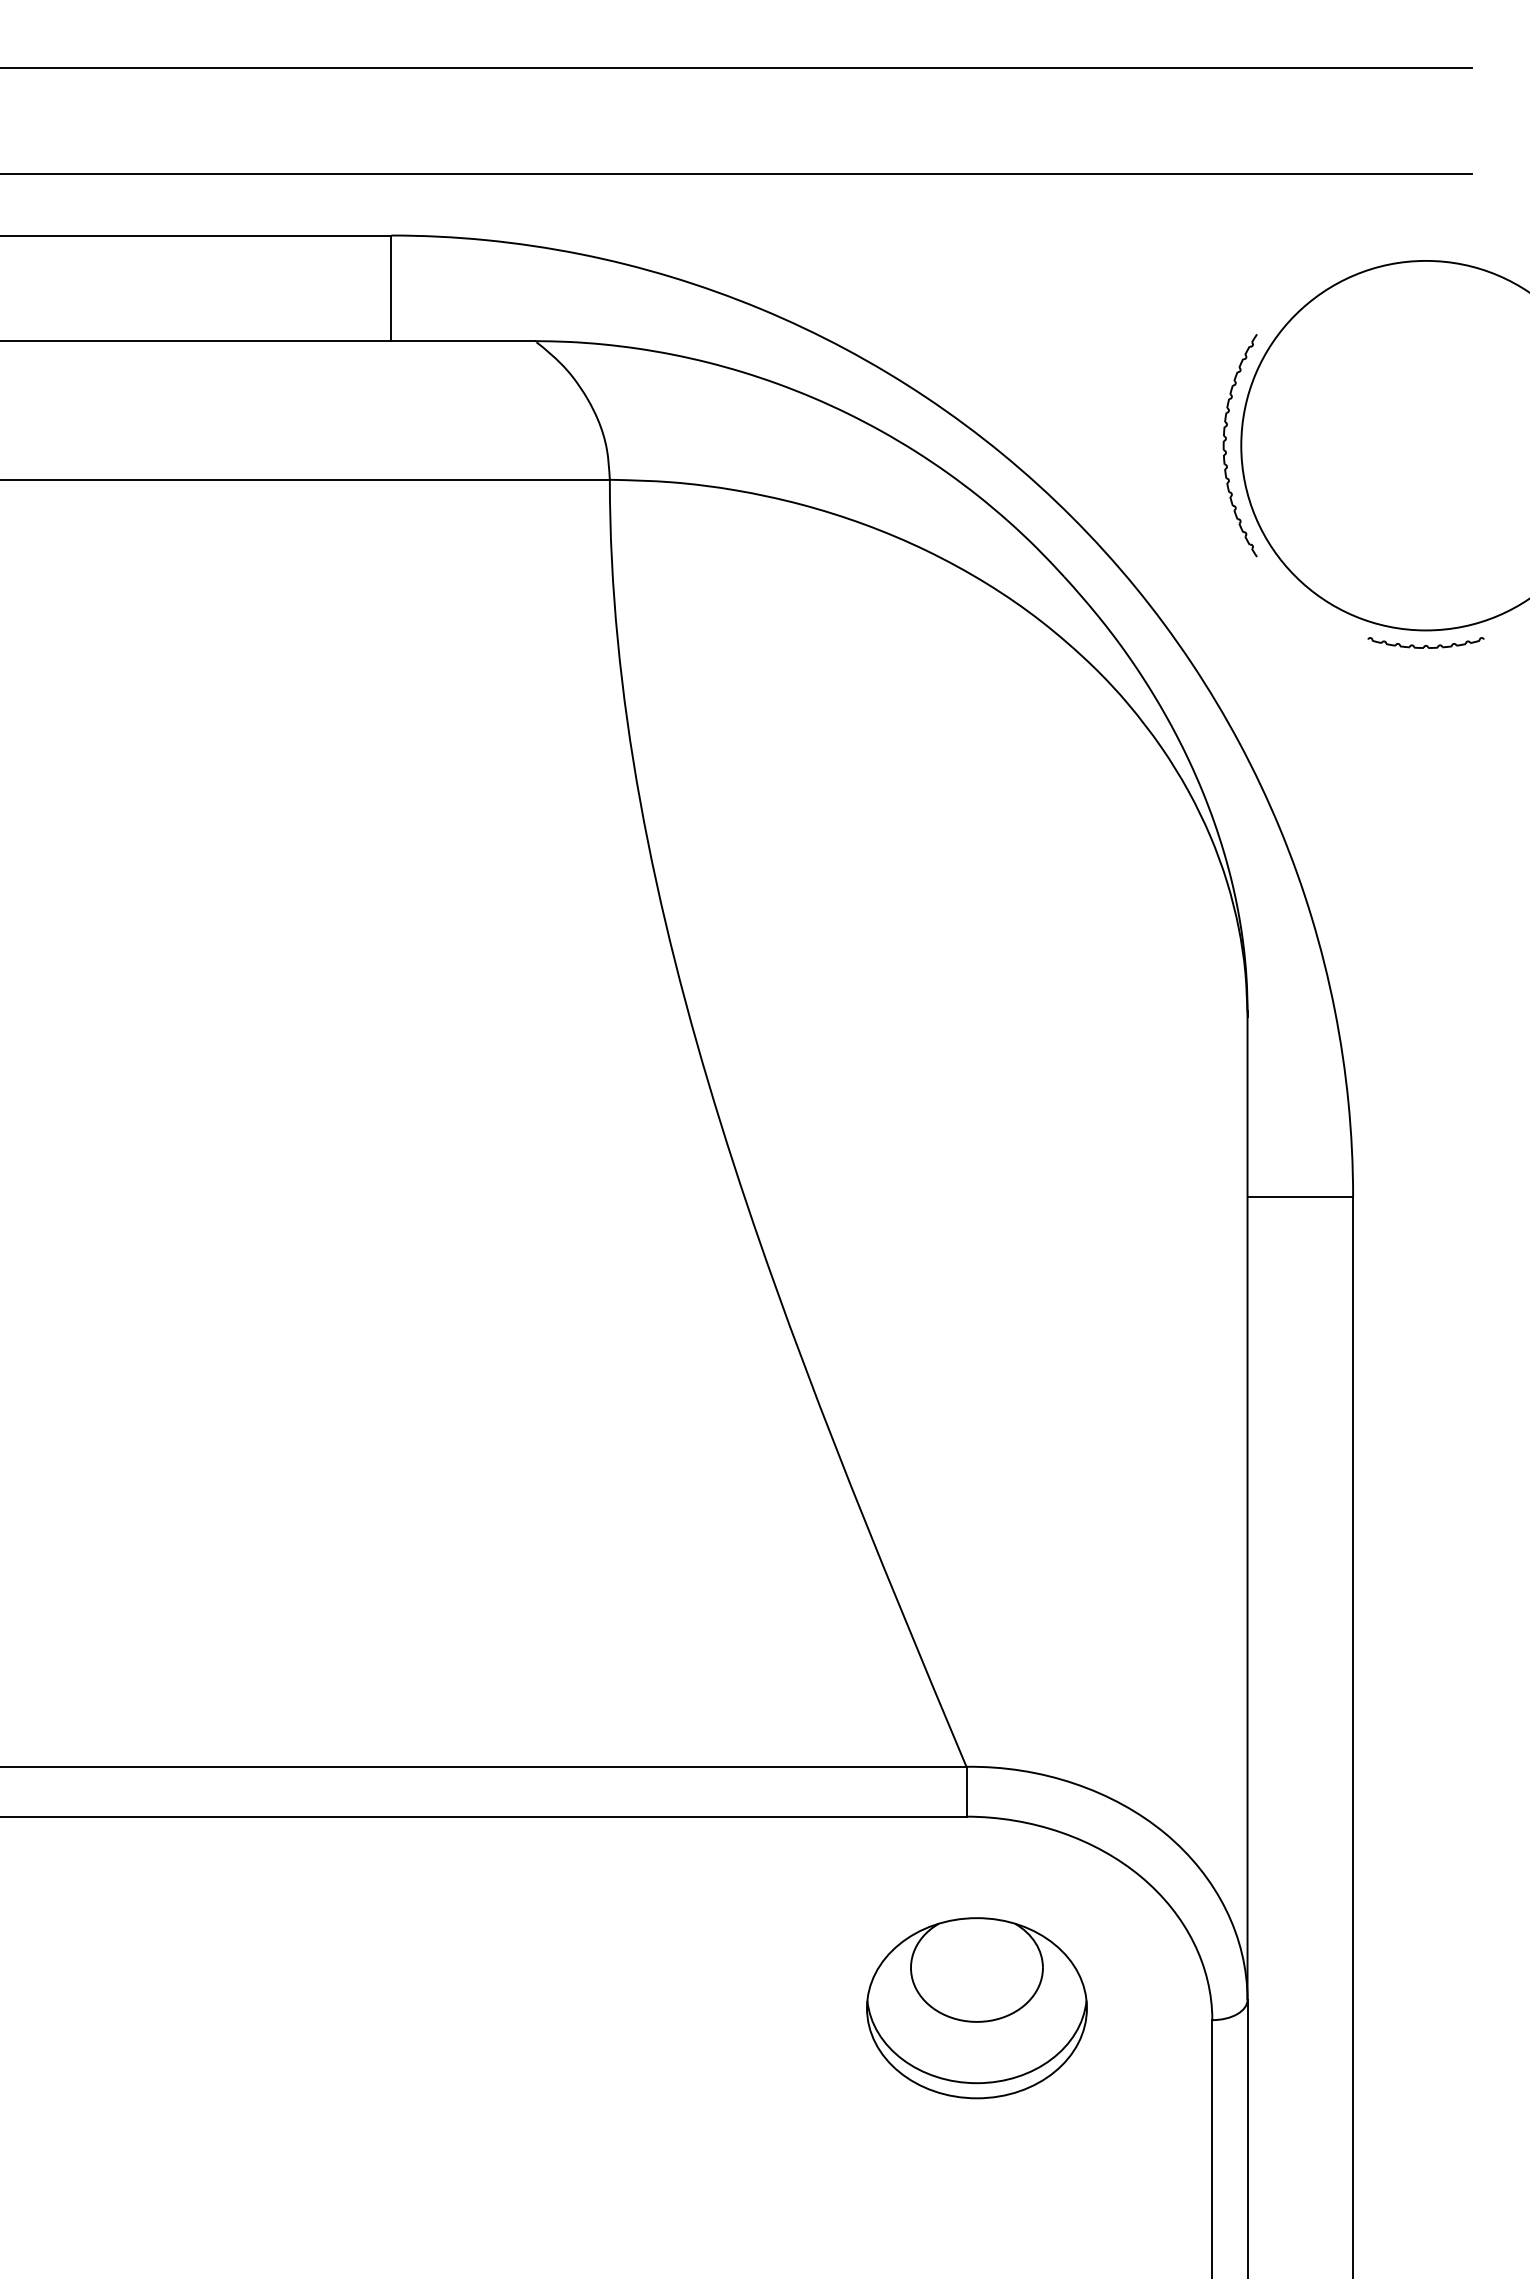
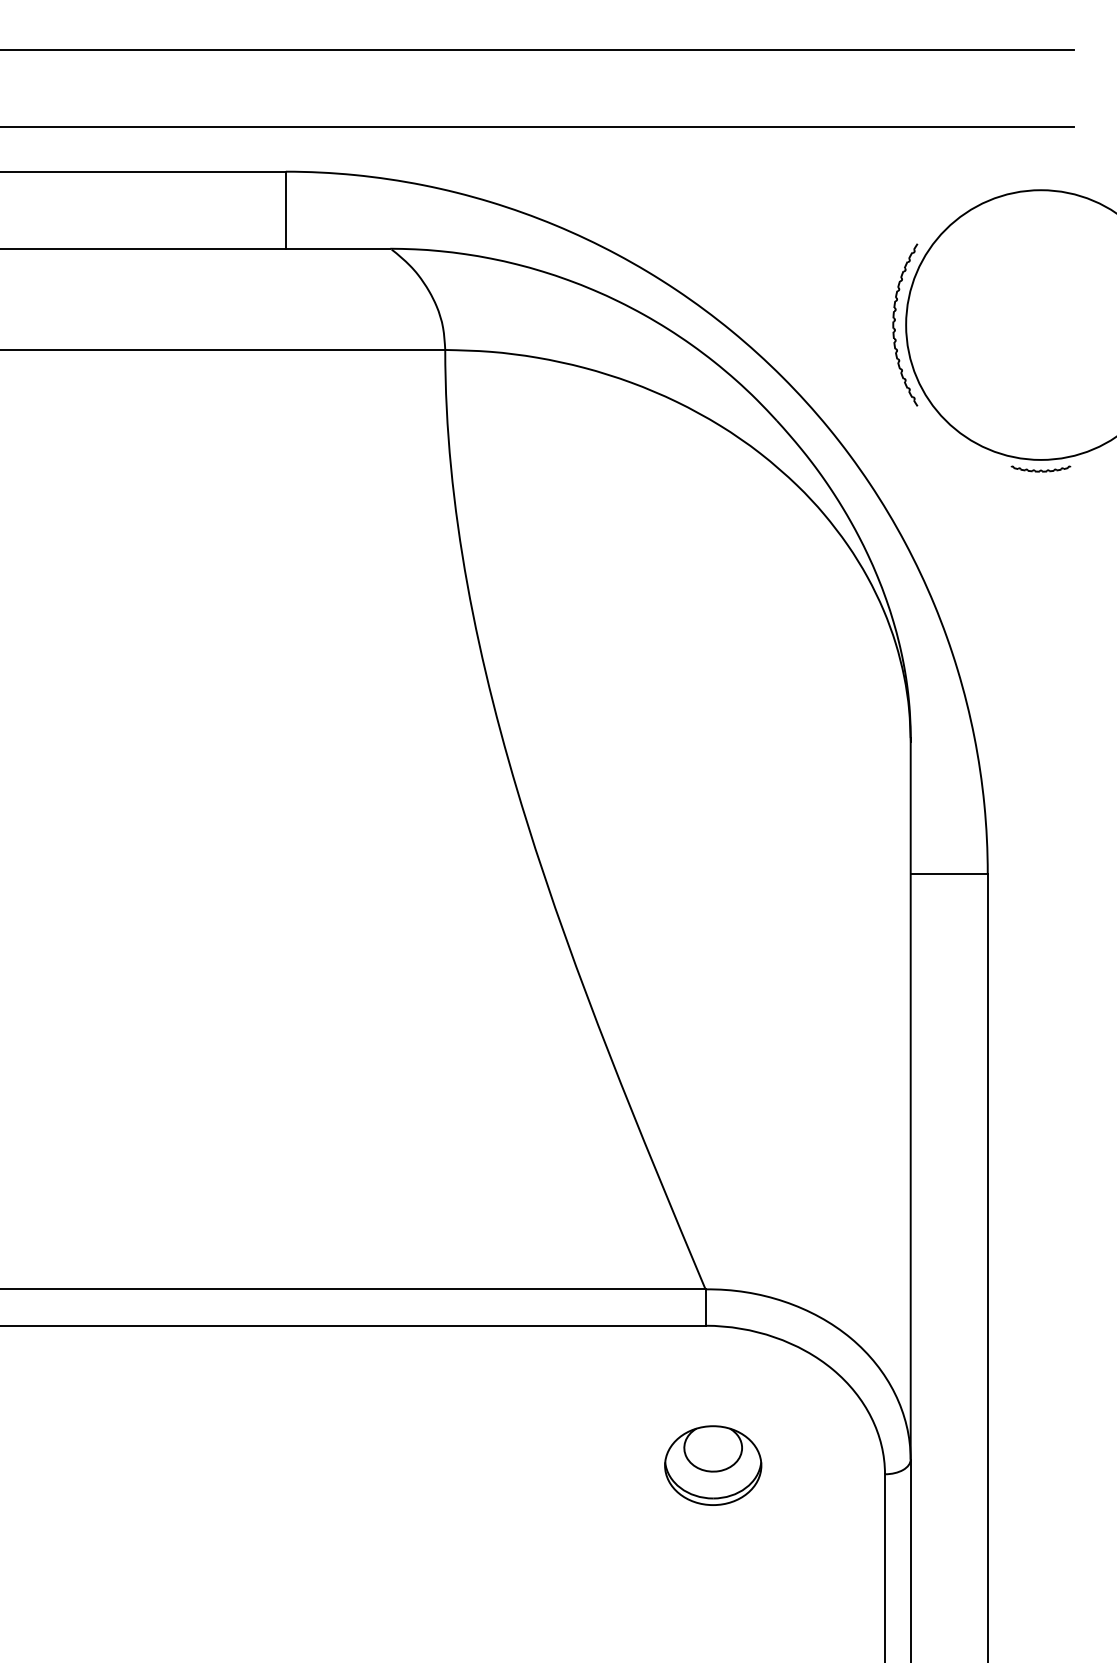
part: (1425, 642) -> (1040, 468), size x0.7
part: (976, 2008) -> (712, 1465), size x0.6

